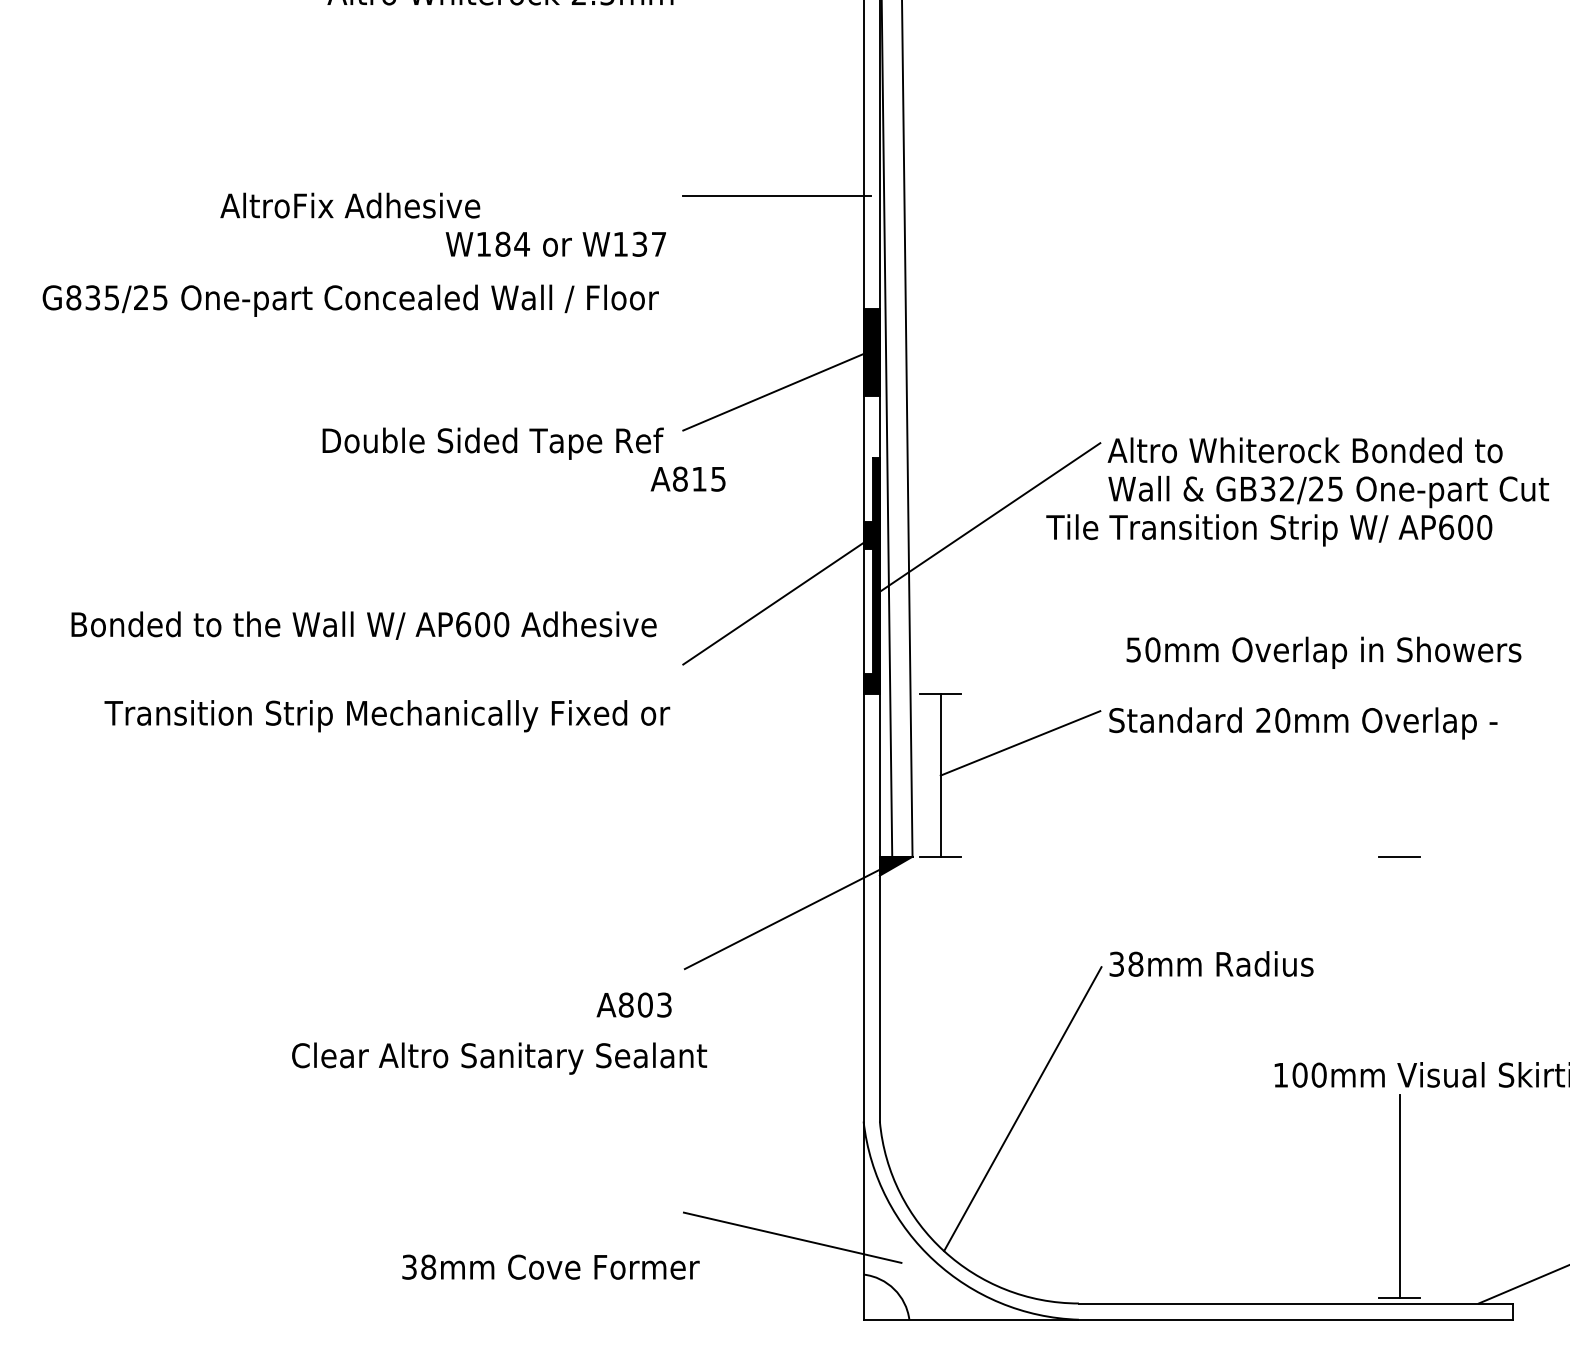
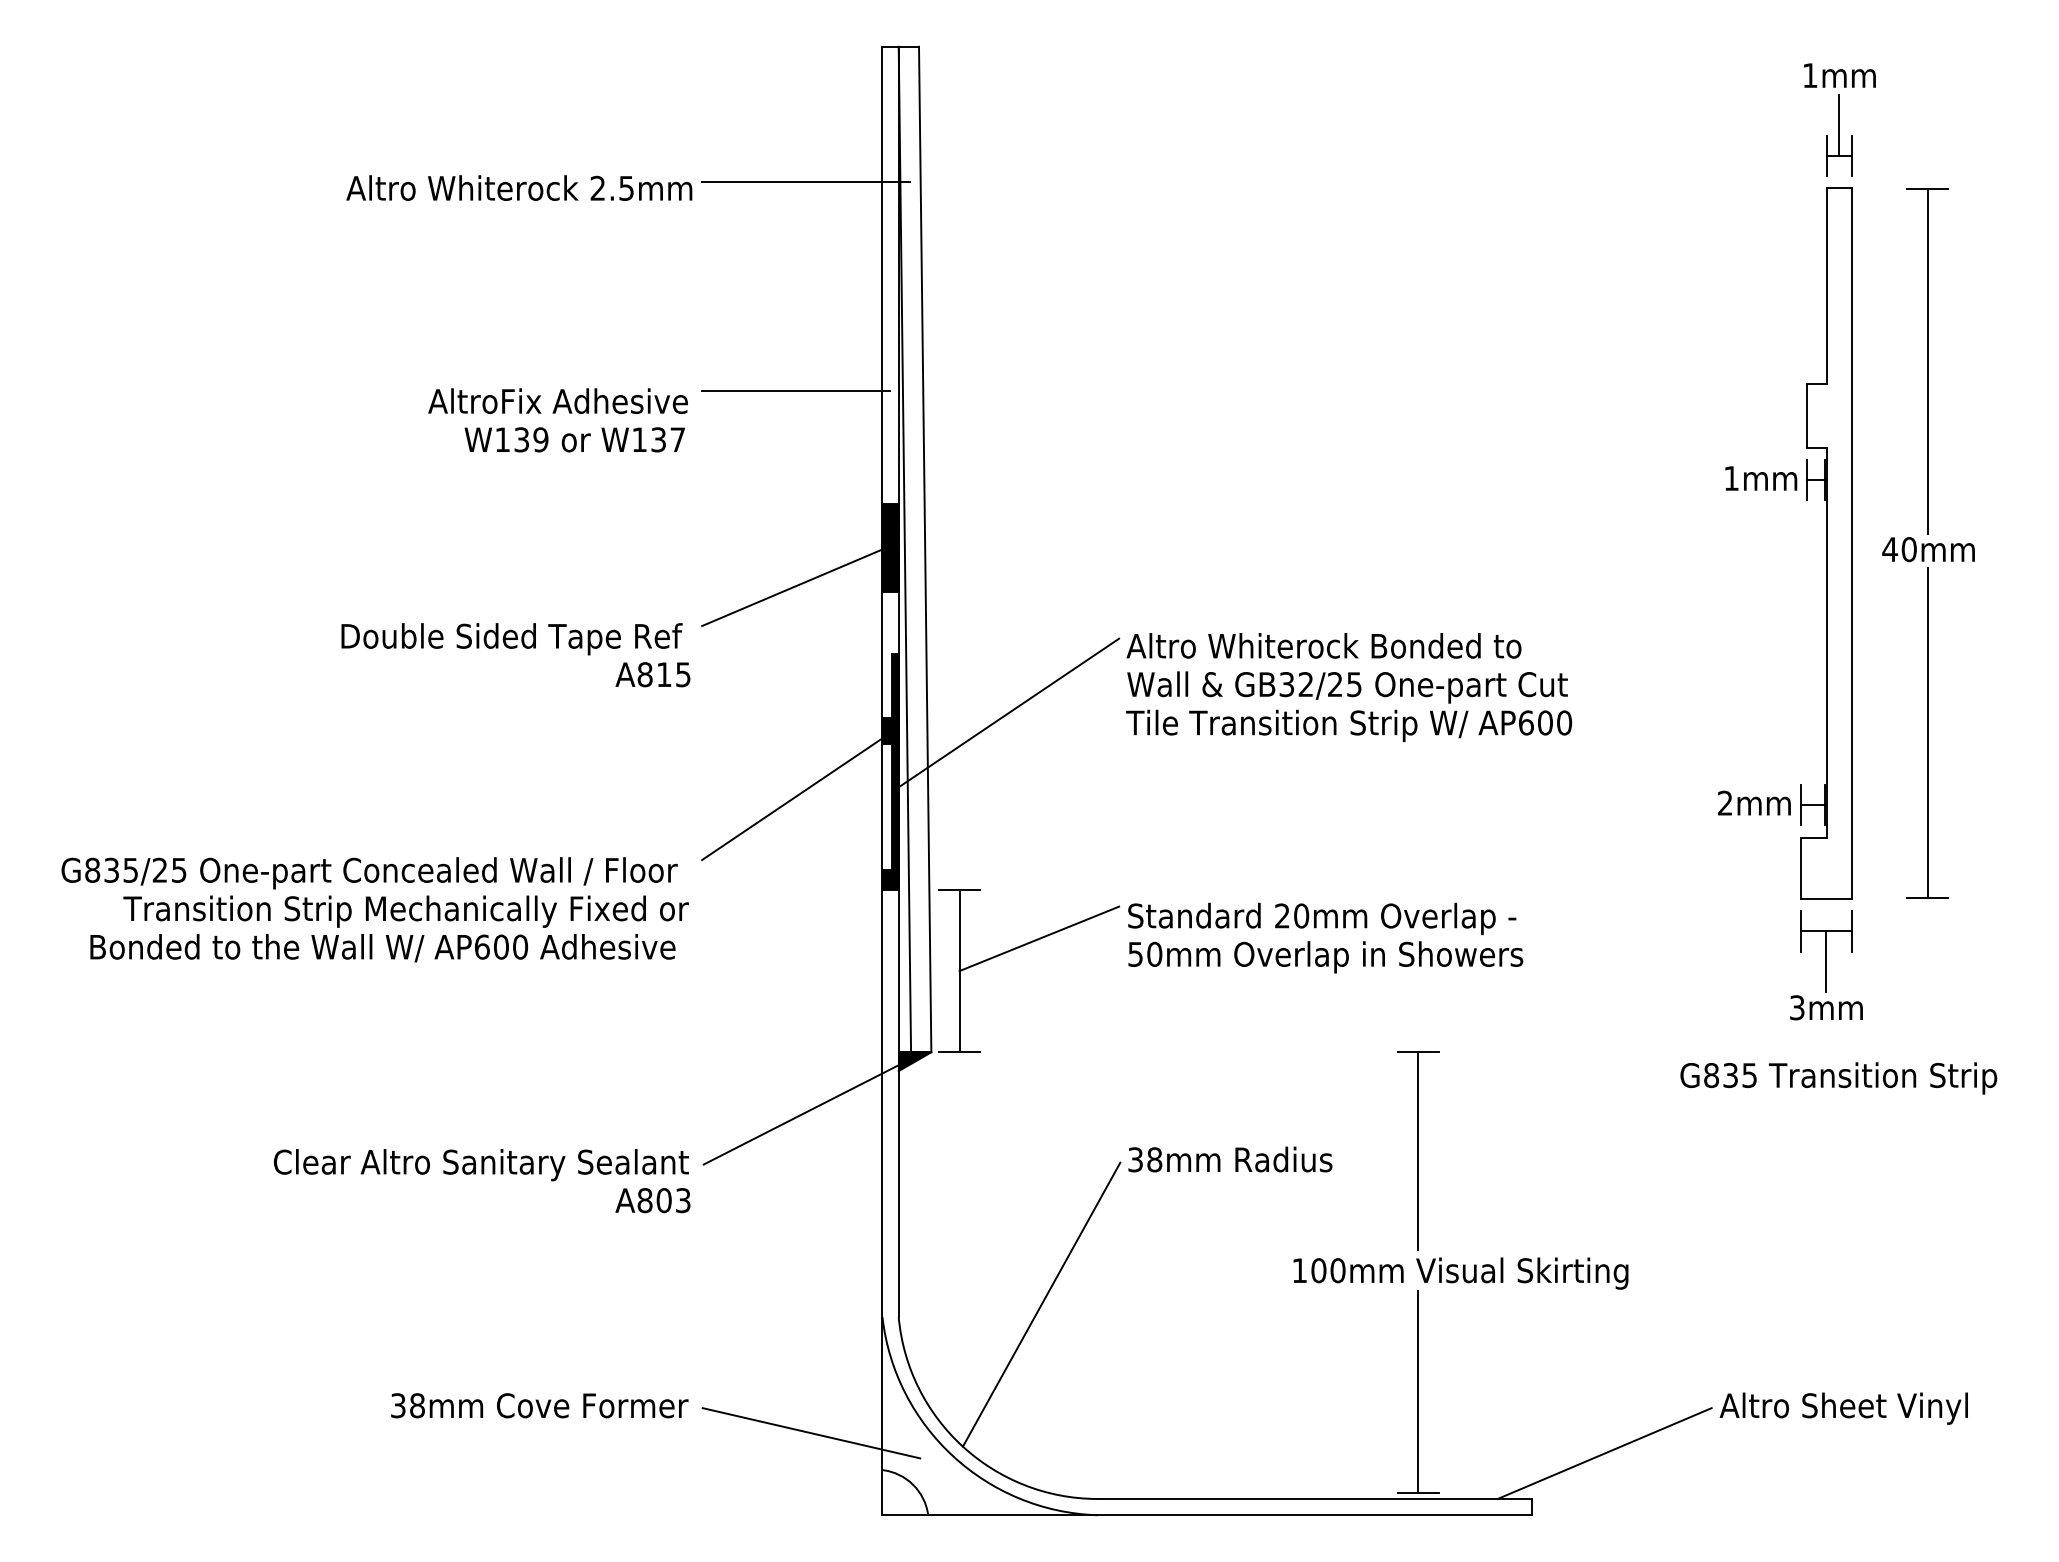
text: (349, 205) -> (557, 400), moved
text: (512, 244) -> (531, 439), W184 -> W139
text: (350, 301) -> (369, 873), moved
text: (687, 479) -> (652, 674), moved
text: (1269, 530) -> (1349, 725), moved
text: (363, 626) -> (382, 948), moved
text: (1323, 653) -> (1325, 957), moved
line: (1399, 955) -> (1418, 1150), added
text: (499, 1059) -> (481, 1165), moved
text: (550, 1267) -> (539, 1405), moved

